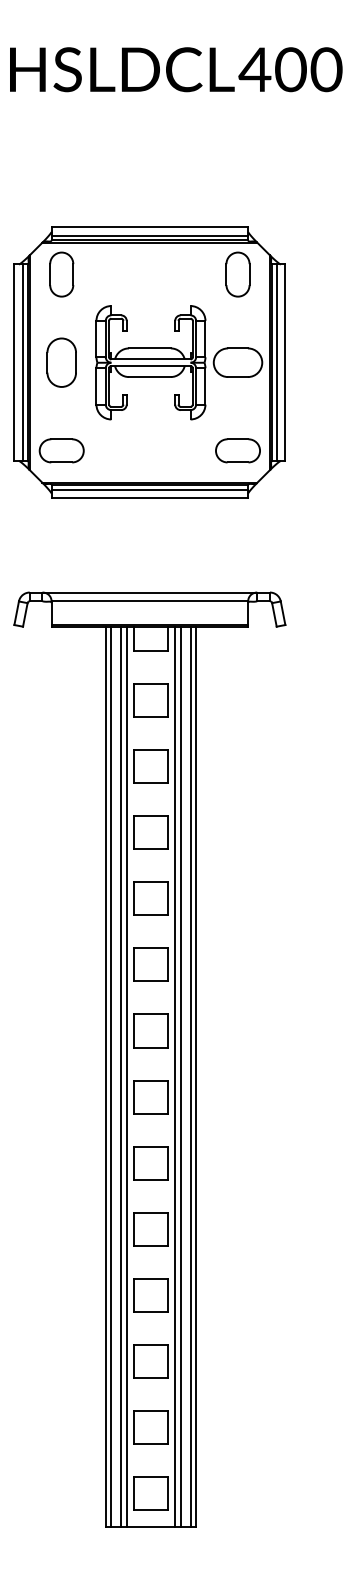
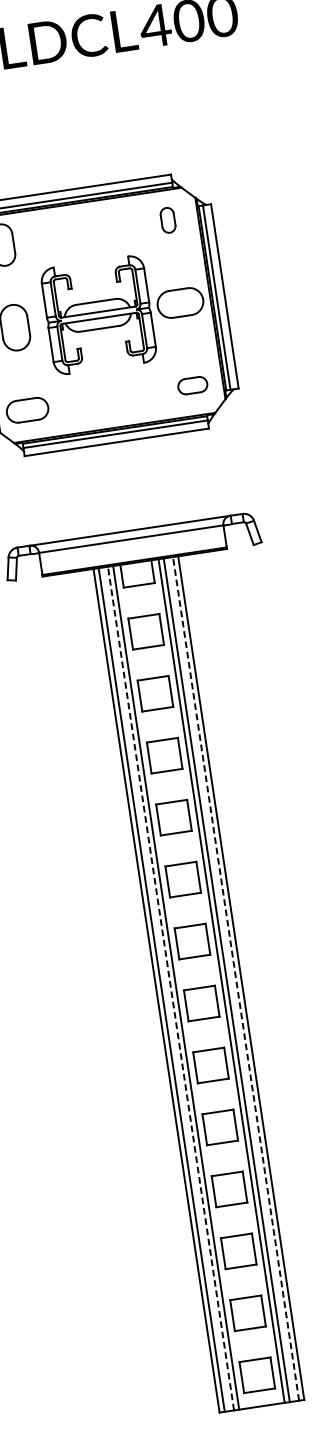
part: (237, 274) -> (167, 220), size x0.6
part: (237, 450) -> (192, 385), size x0.7
line: (121, 1076) -> (171, 988), solid -> dashed
line: (190, 1076) -> (235, 978), solid -> dashed

